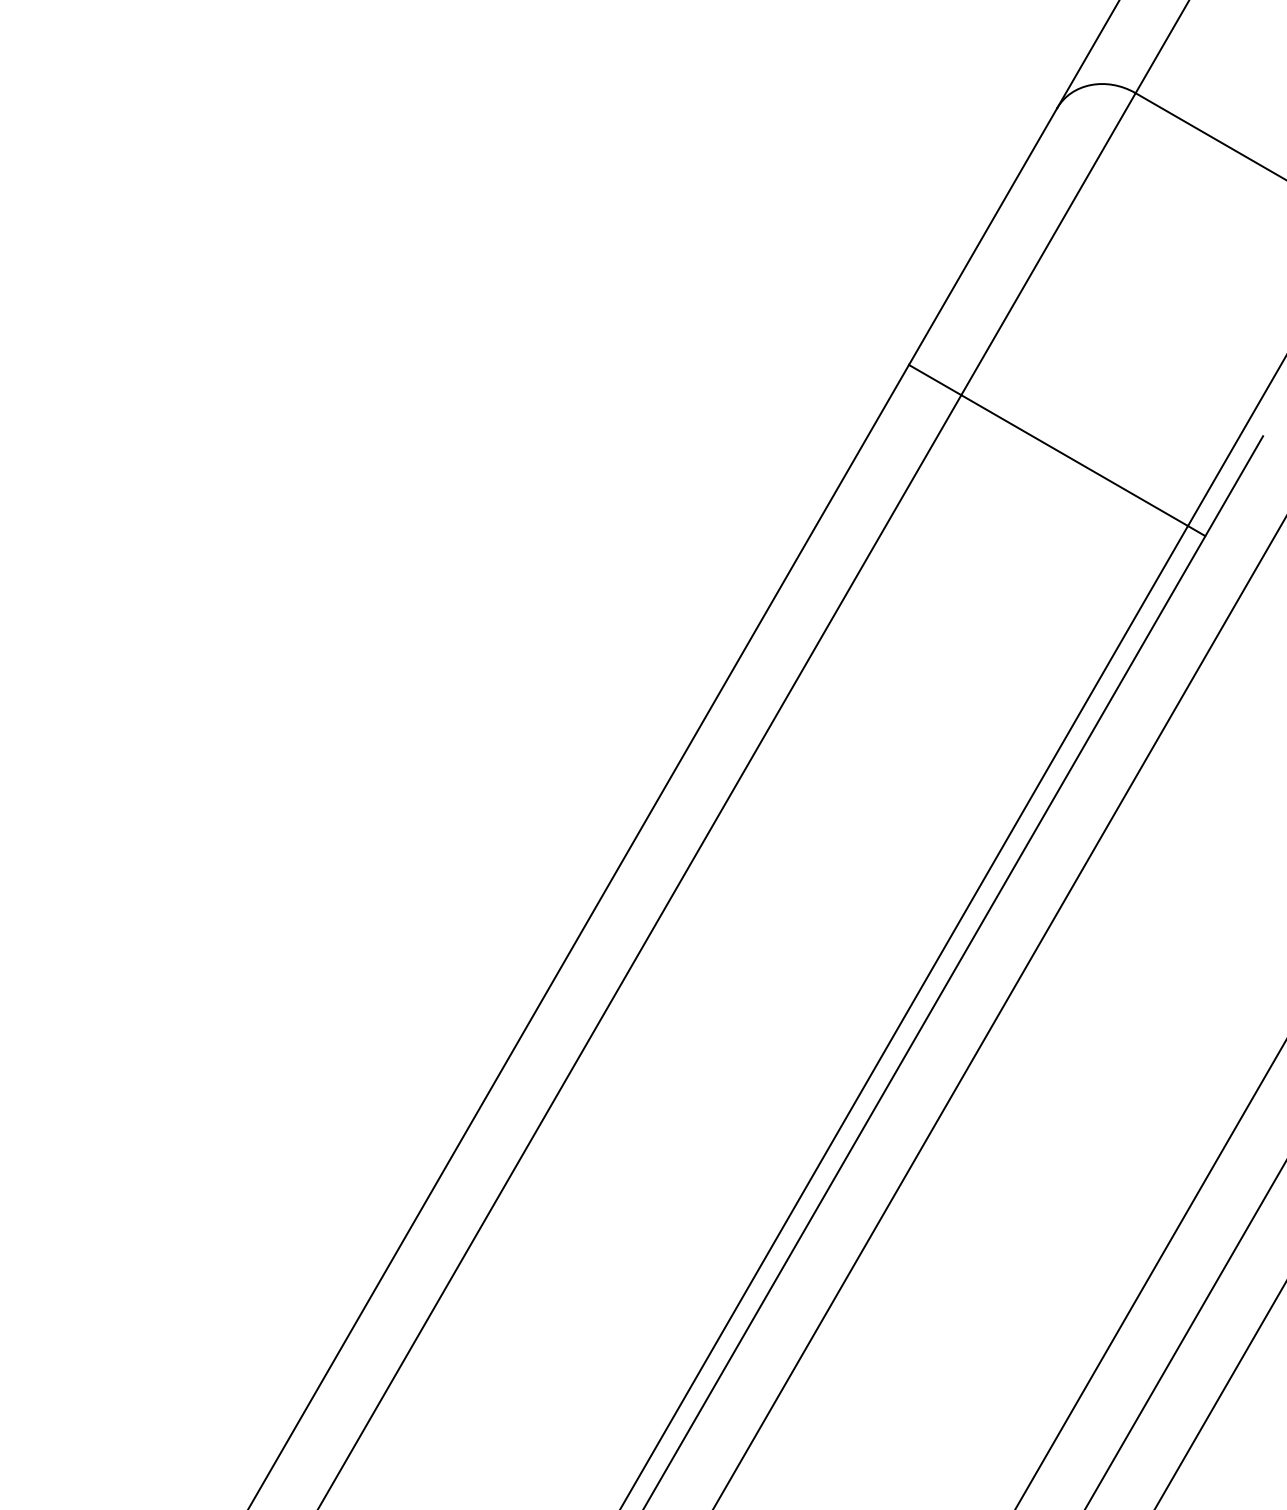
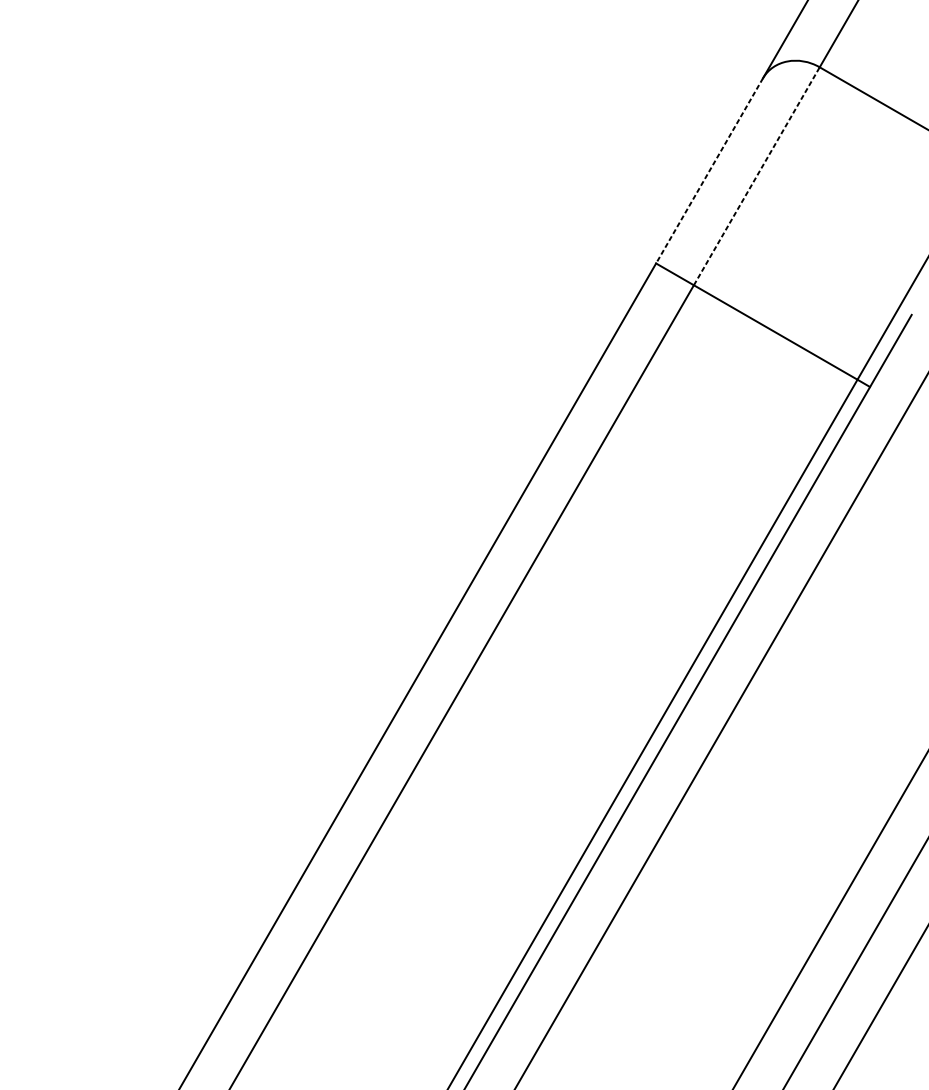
line: (982, 237) -> (709, 171), solid -> dashed
line: (1048, 243) -> (756, 175), solid -> dashed

